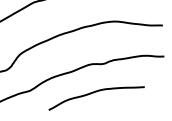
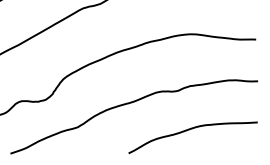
curve: (94, 93) -> (189, 130), moved

